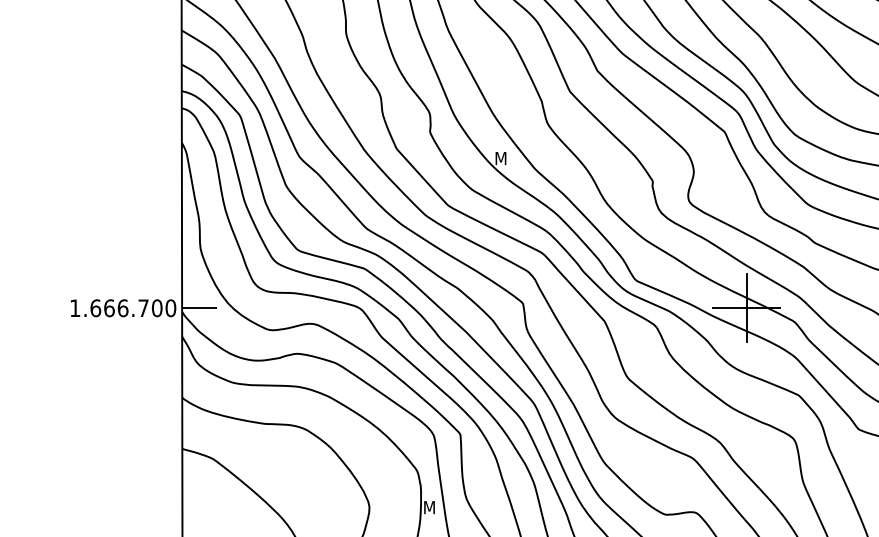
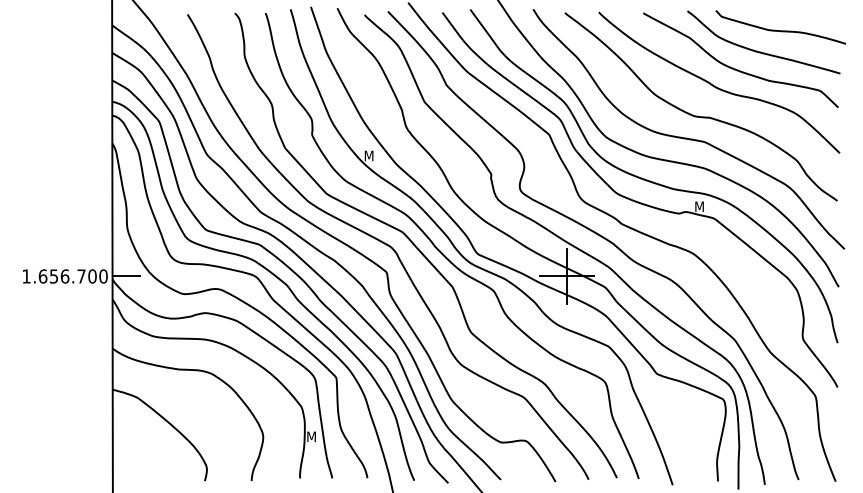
text: (108, 308) -> (53, 276), 1.666.700 -> 1.656.700

